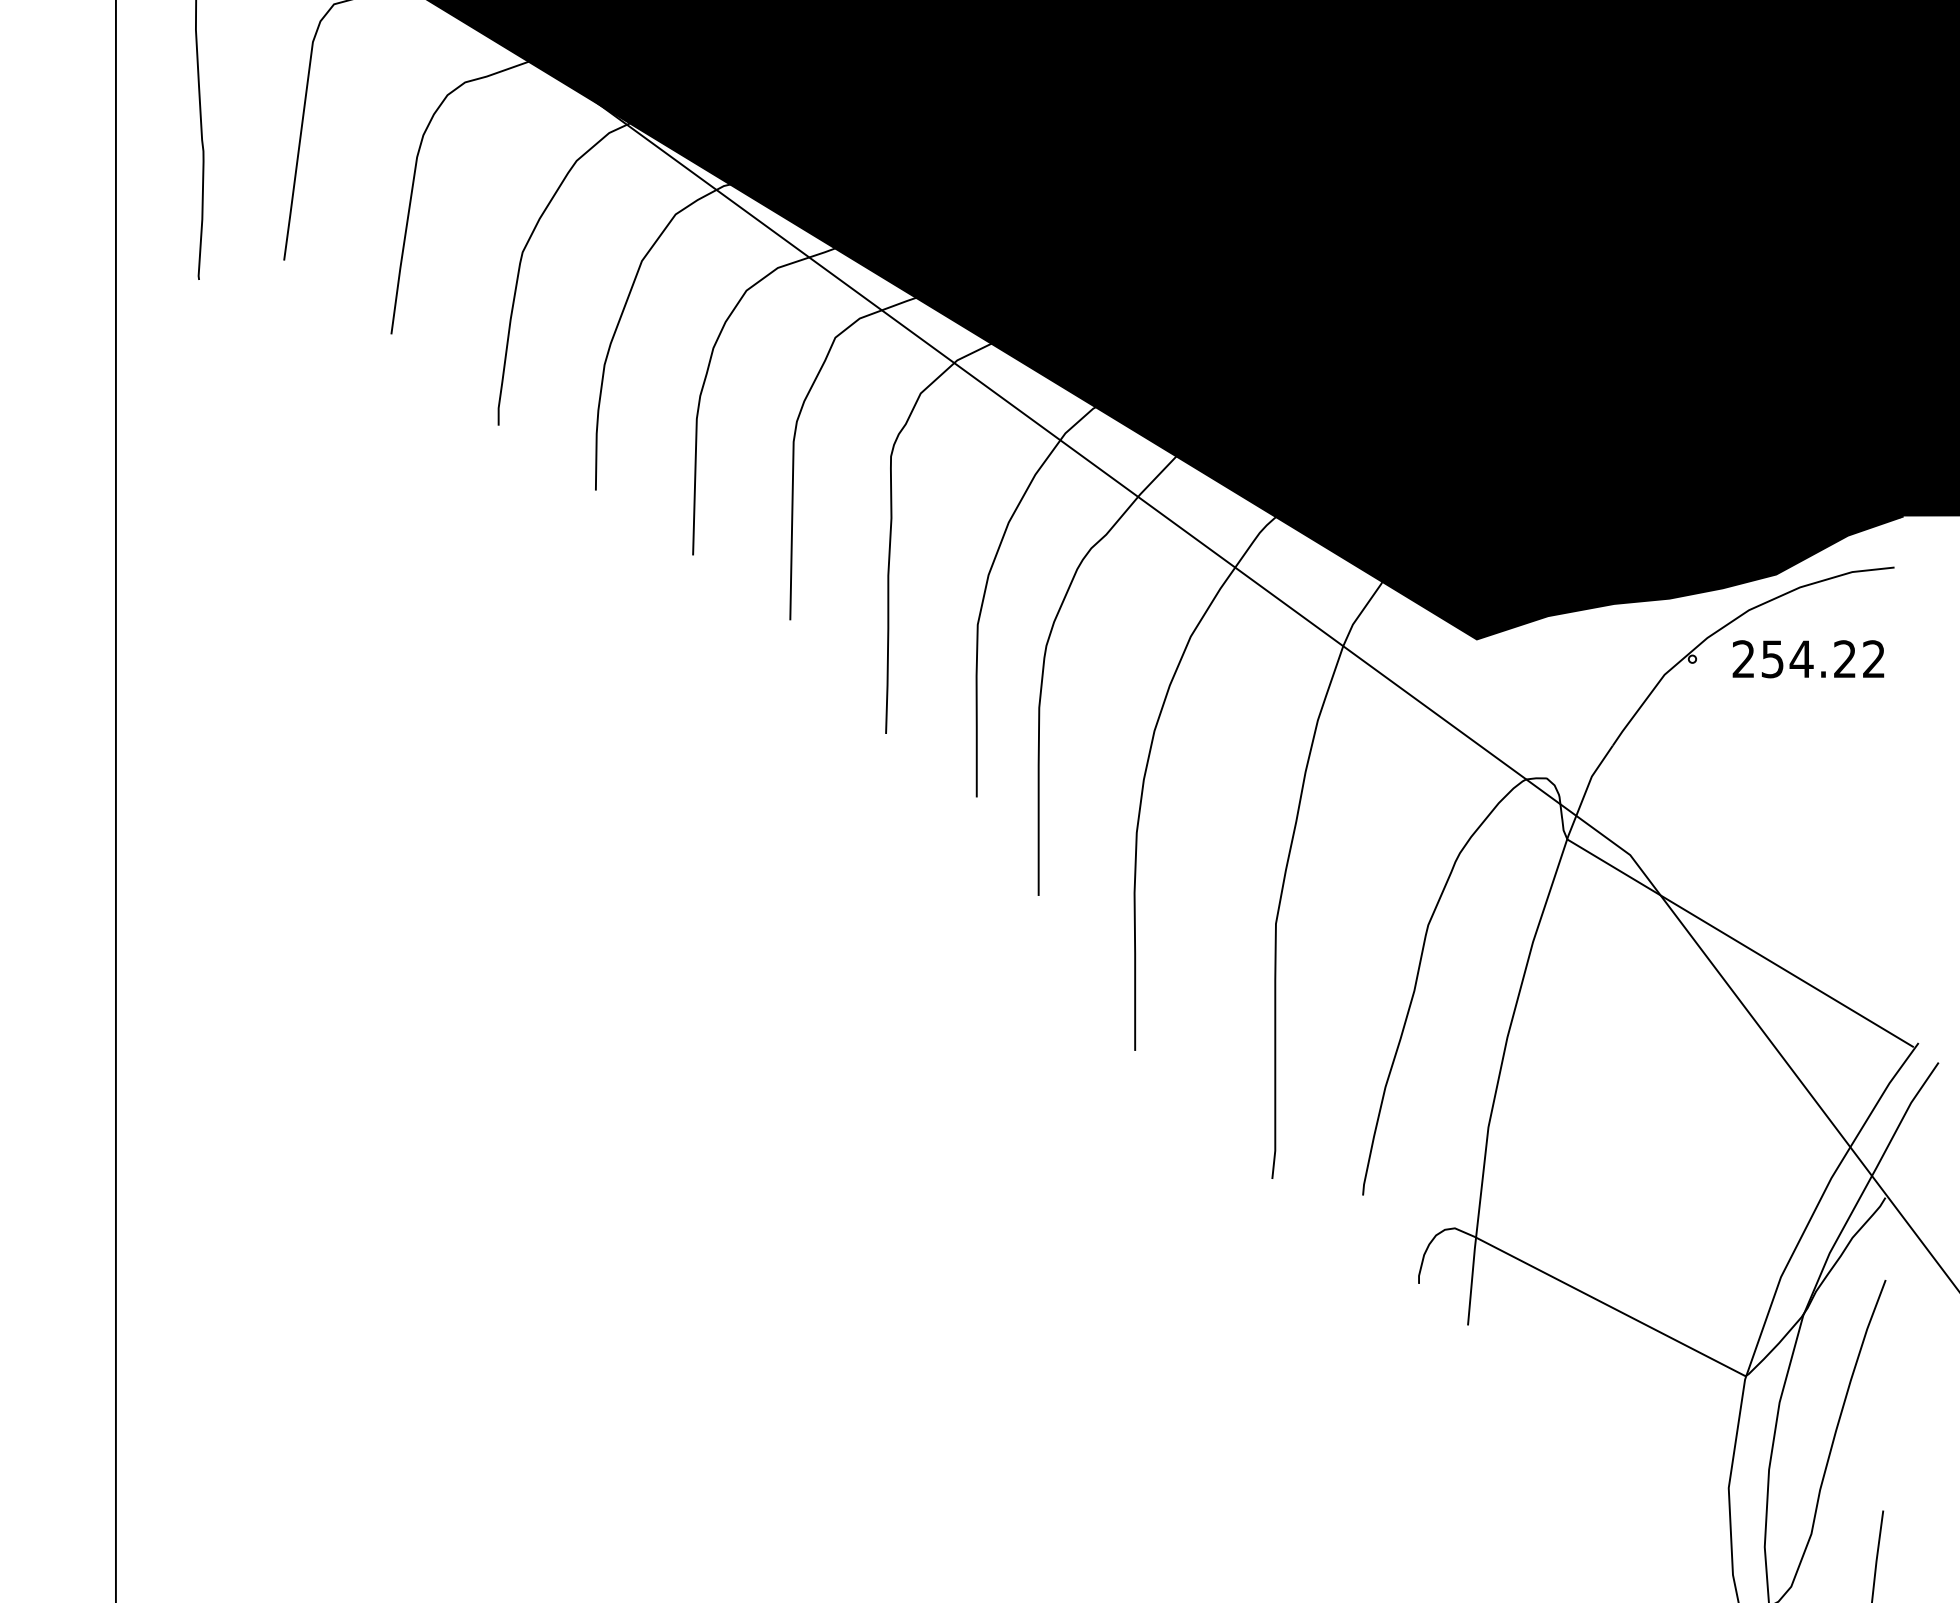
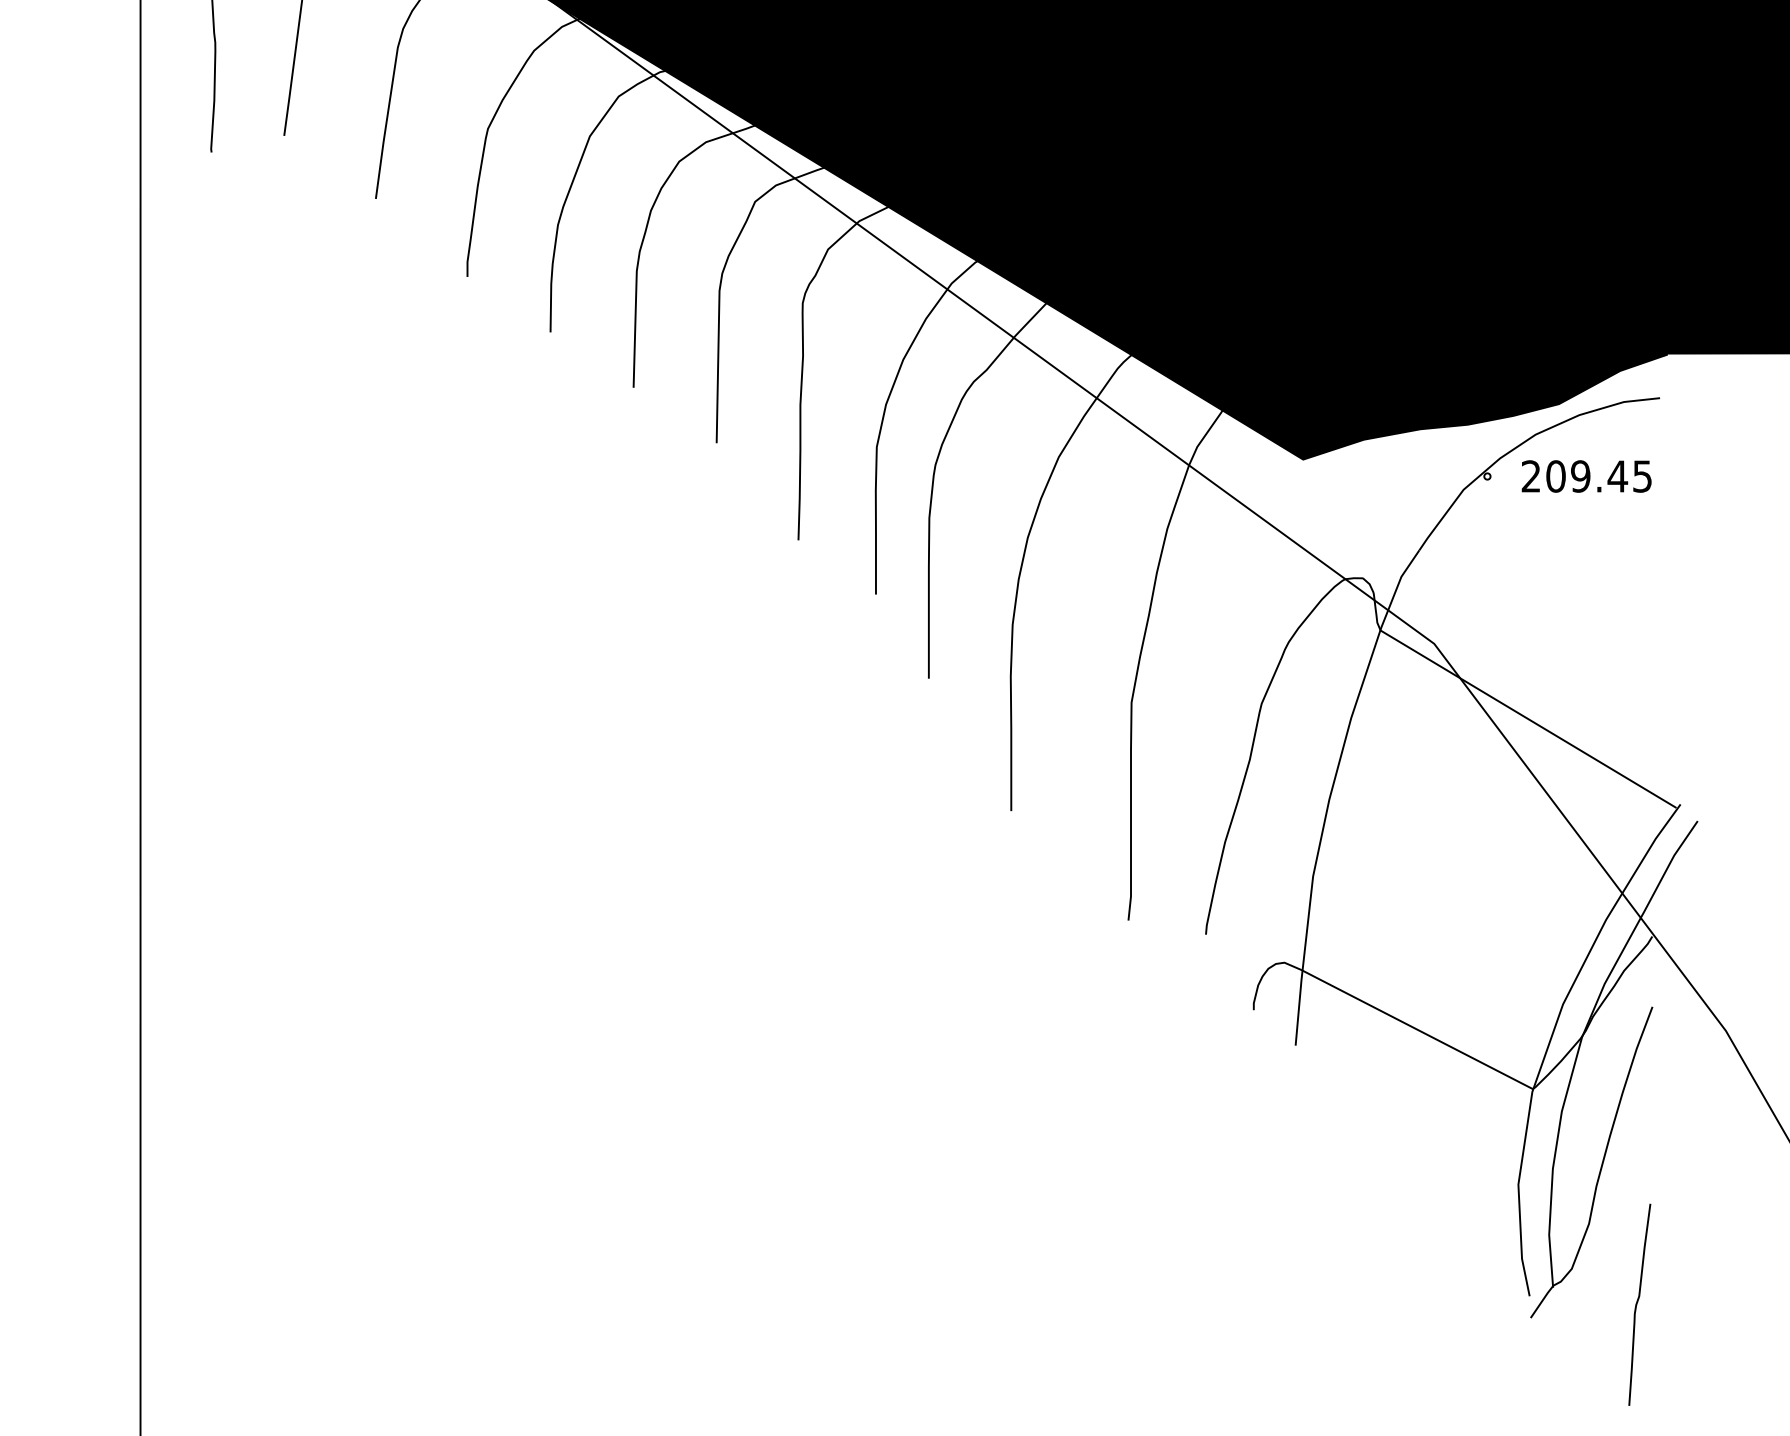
text: (1822, 659) -> (1598, 476), 254.22 -> 209.45

